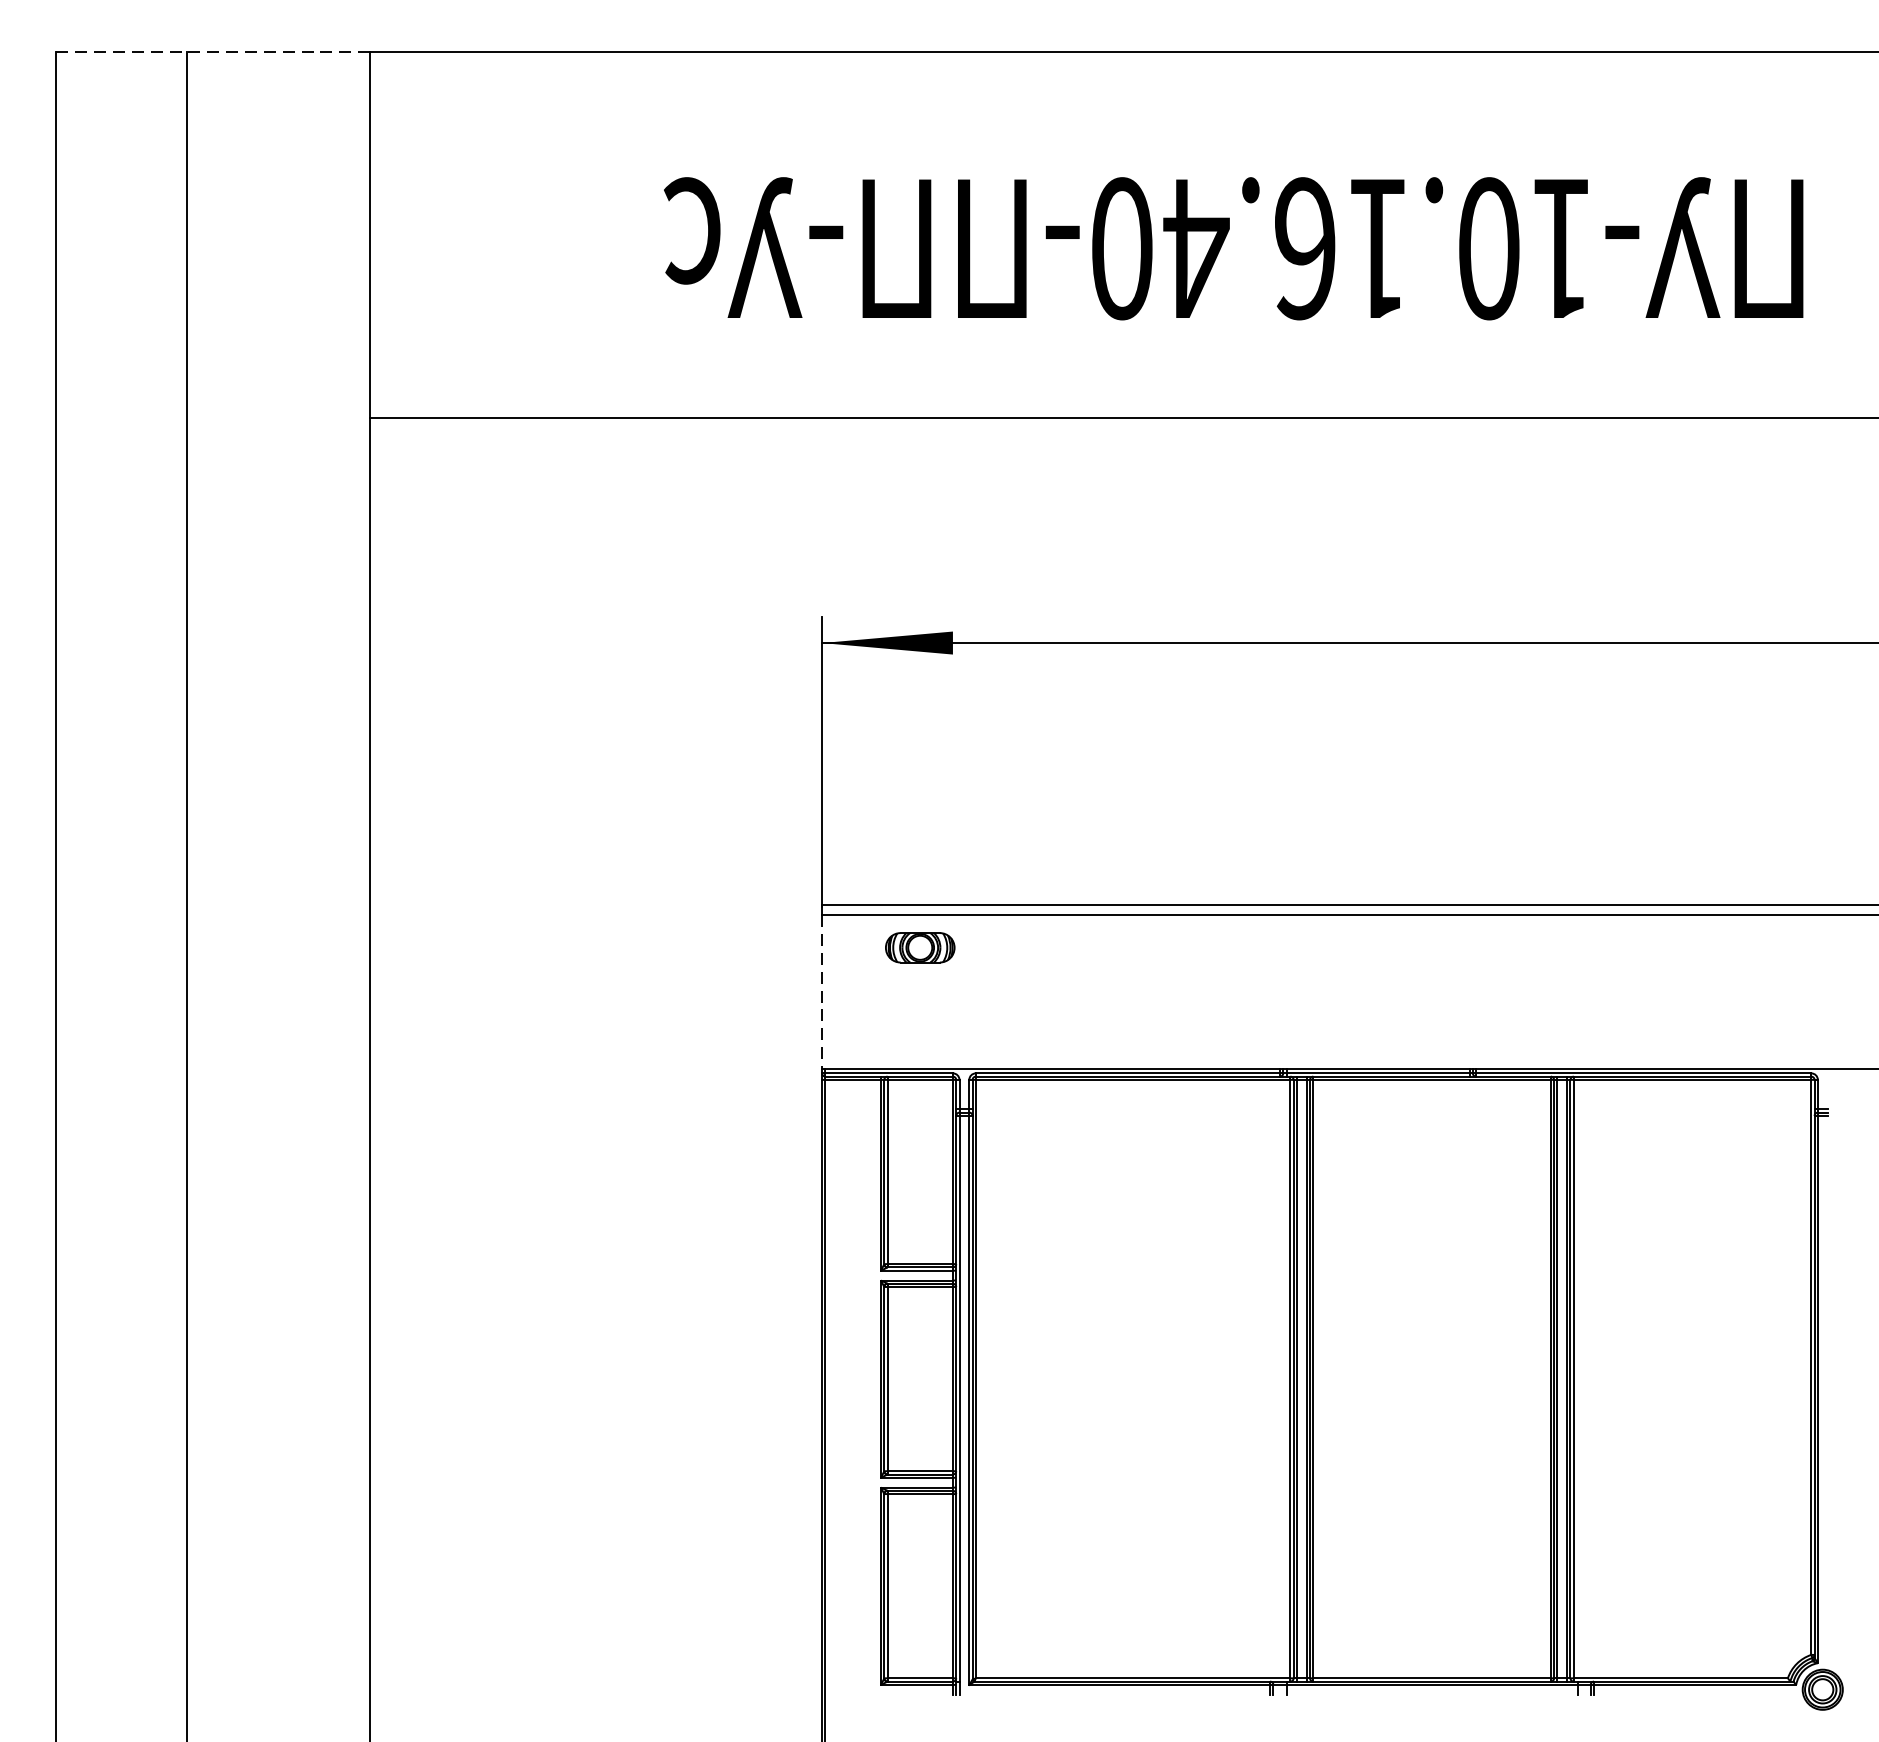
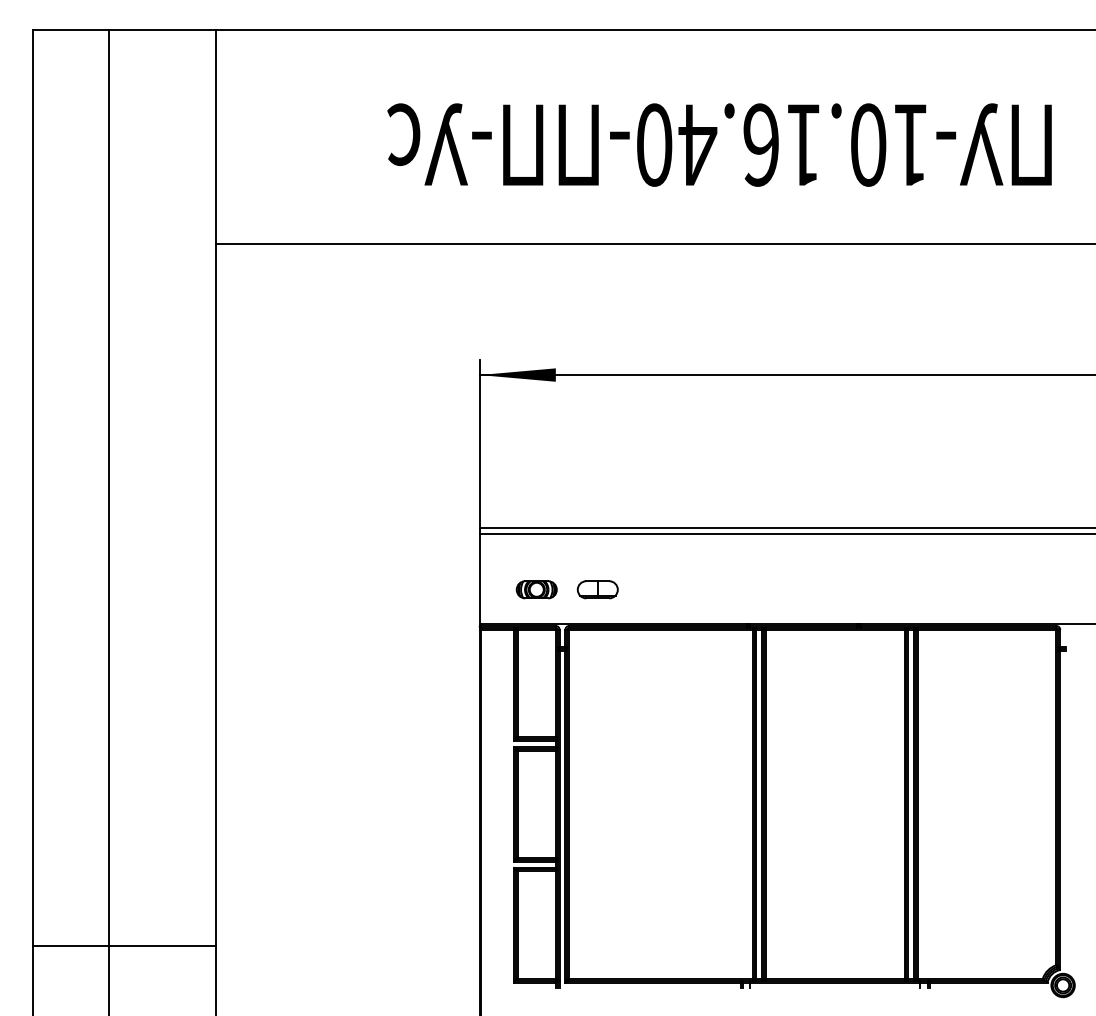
line: (213, 52) -> (124, 30), dashed -> solid
part: (919, 947) -> (536, 589), moved
line: (822, 993) -> (479, 579), dashed -> solid
part: (1024, 1010) -> (597, 589), added
line: (211, 1621) -> (123, 945), added

